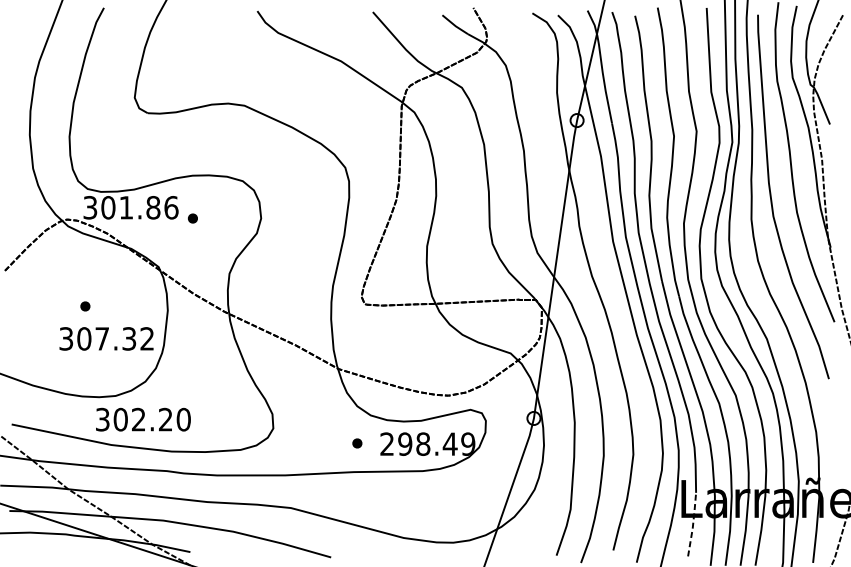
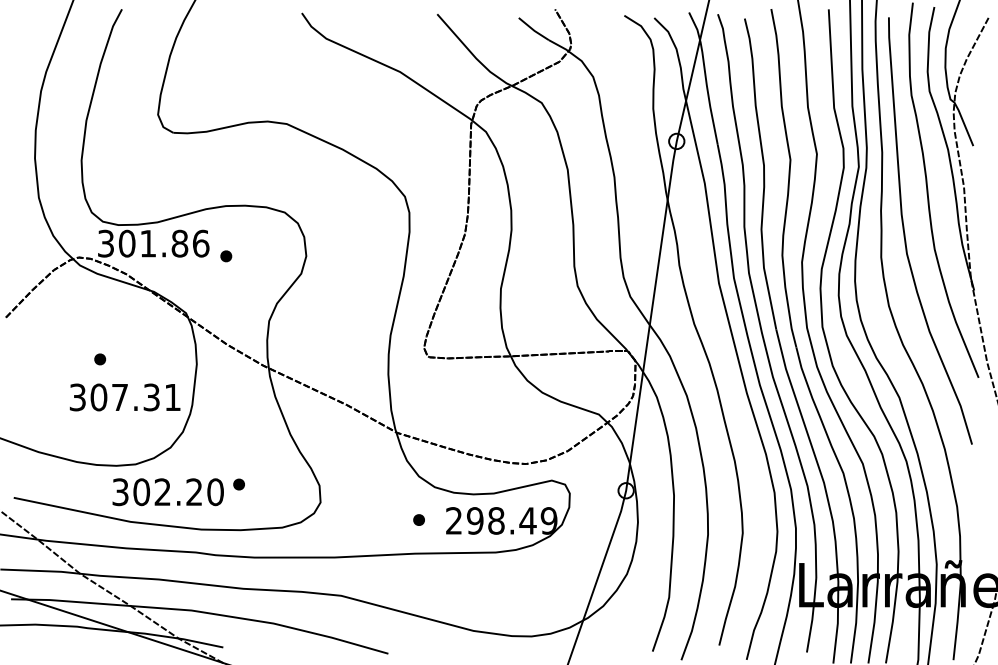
text: (147, 338) -> (172, 396), 307.32 -> 307.31
part: (203, 413) -> (238, 484), added
line: (692, 523) -> (812, 614), dashed -> solid

